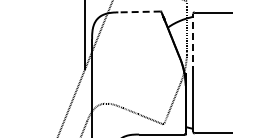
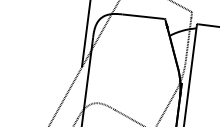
line: (139, 11) -> (143, 16), dashed -> solid
line: (193, 43) -> (193, 54), dashed -> solid

